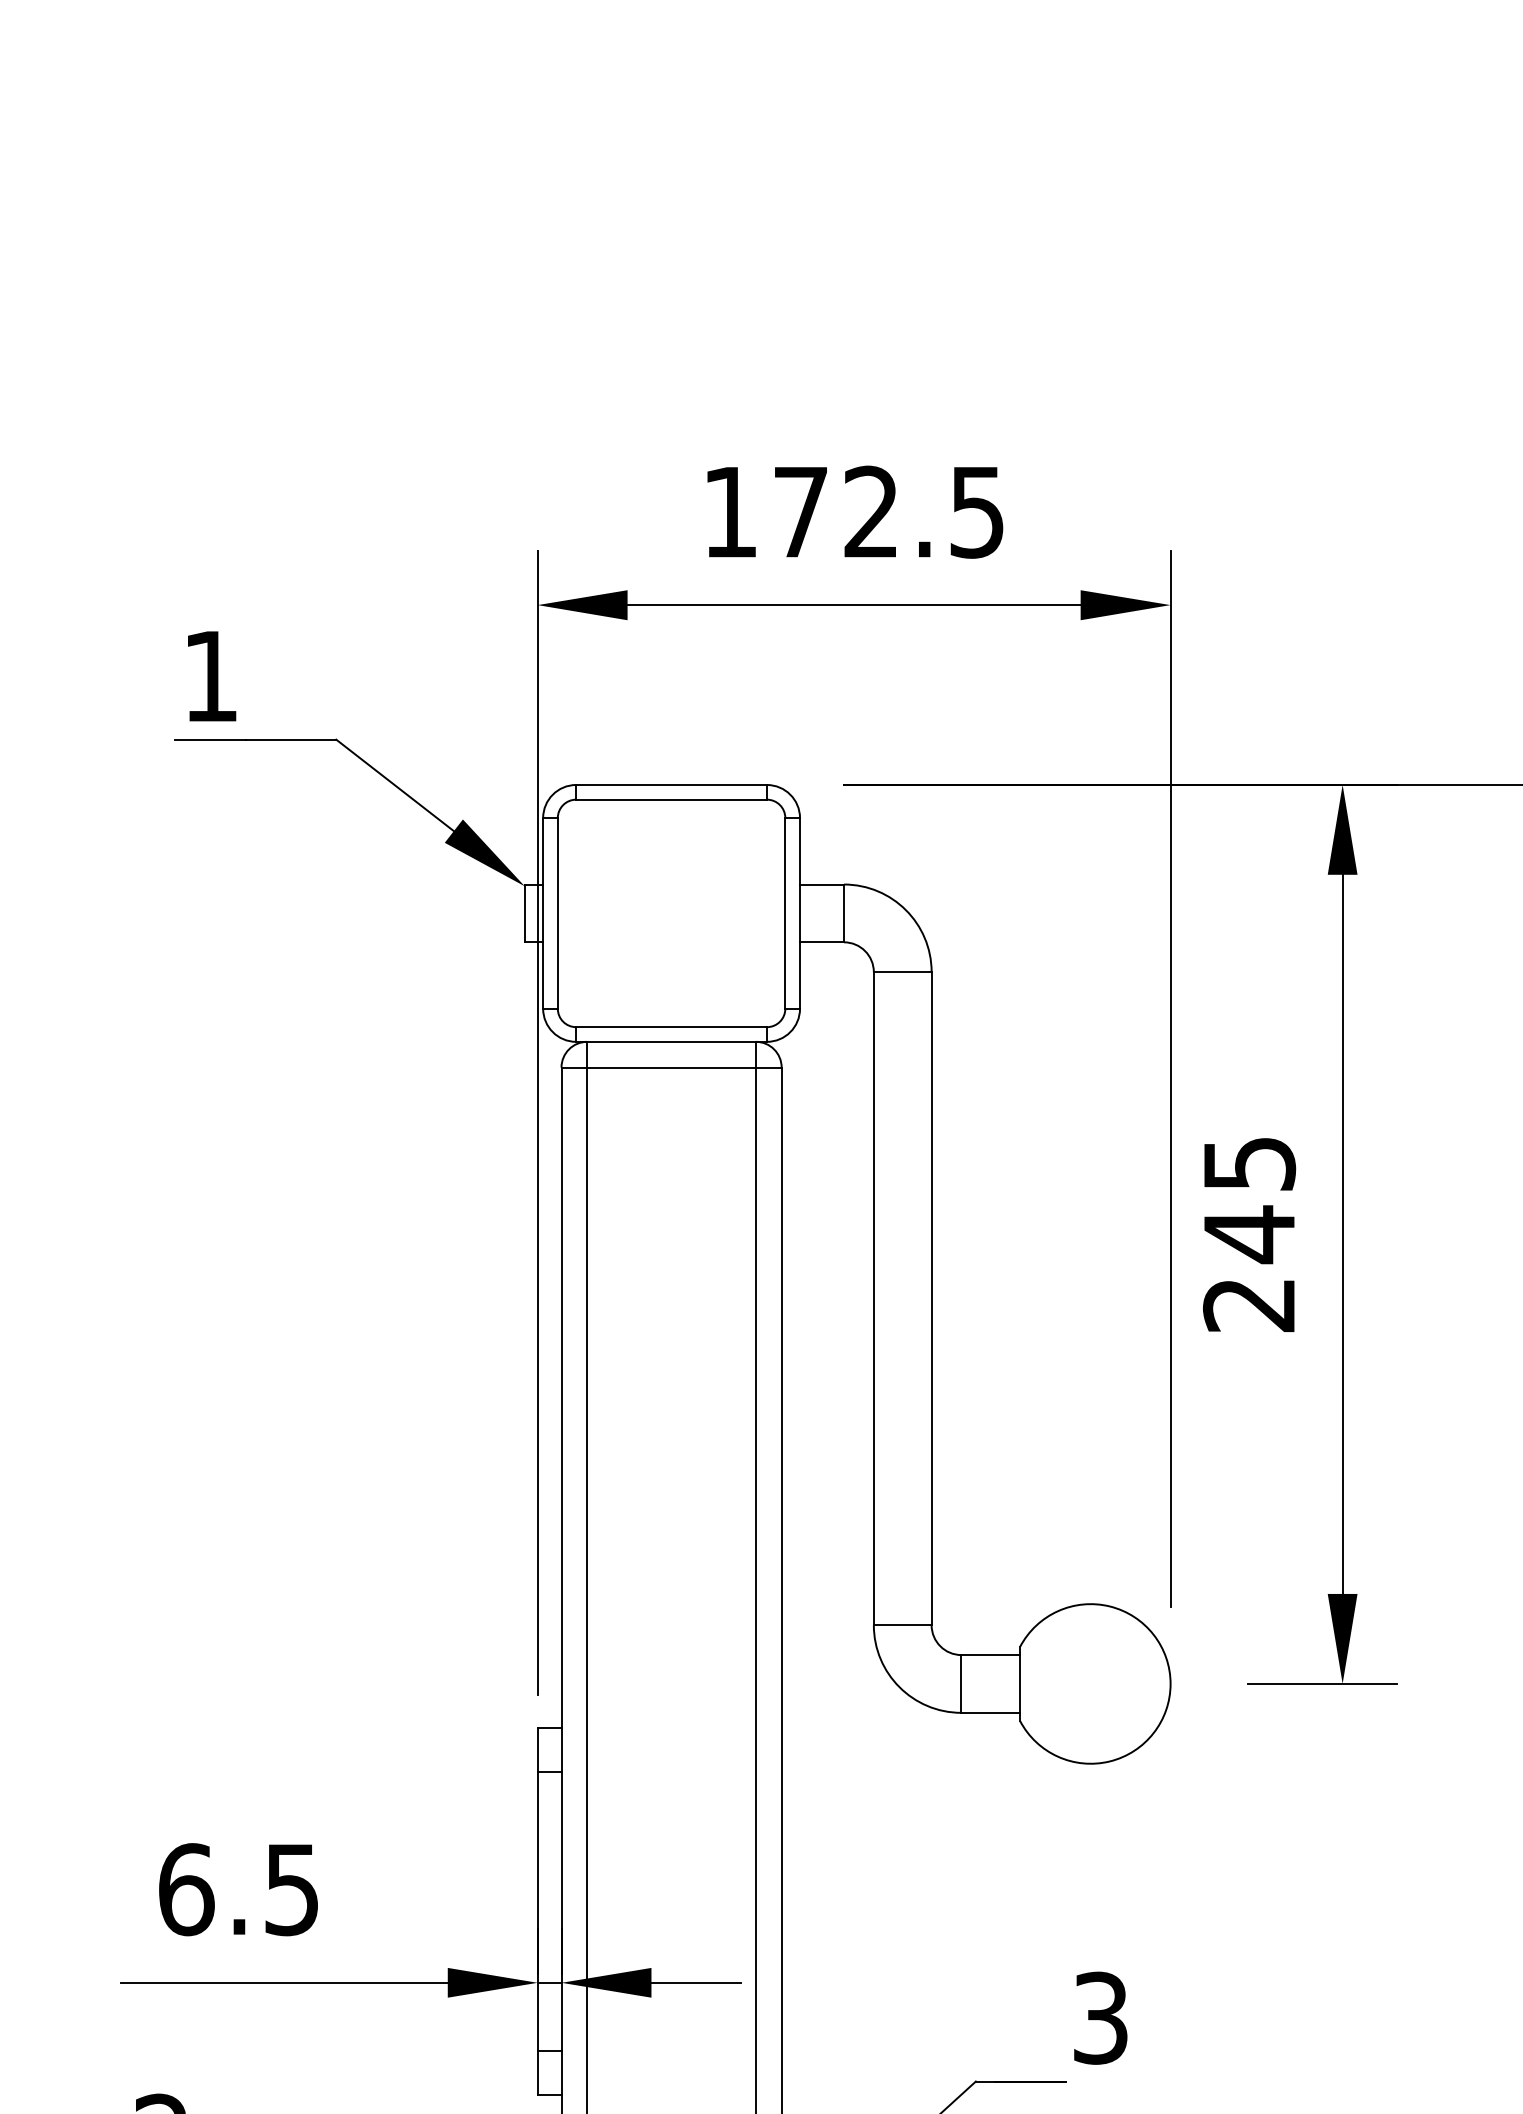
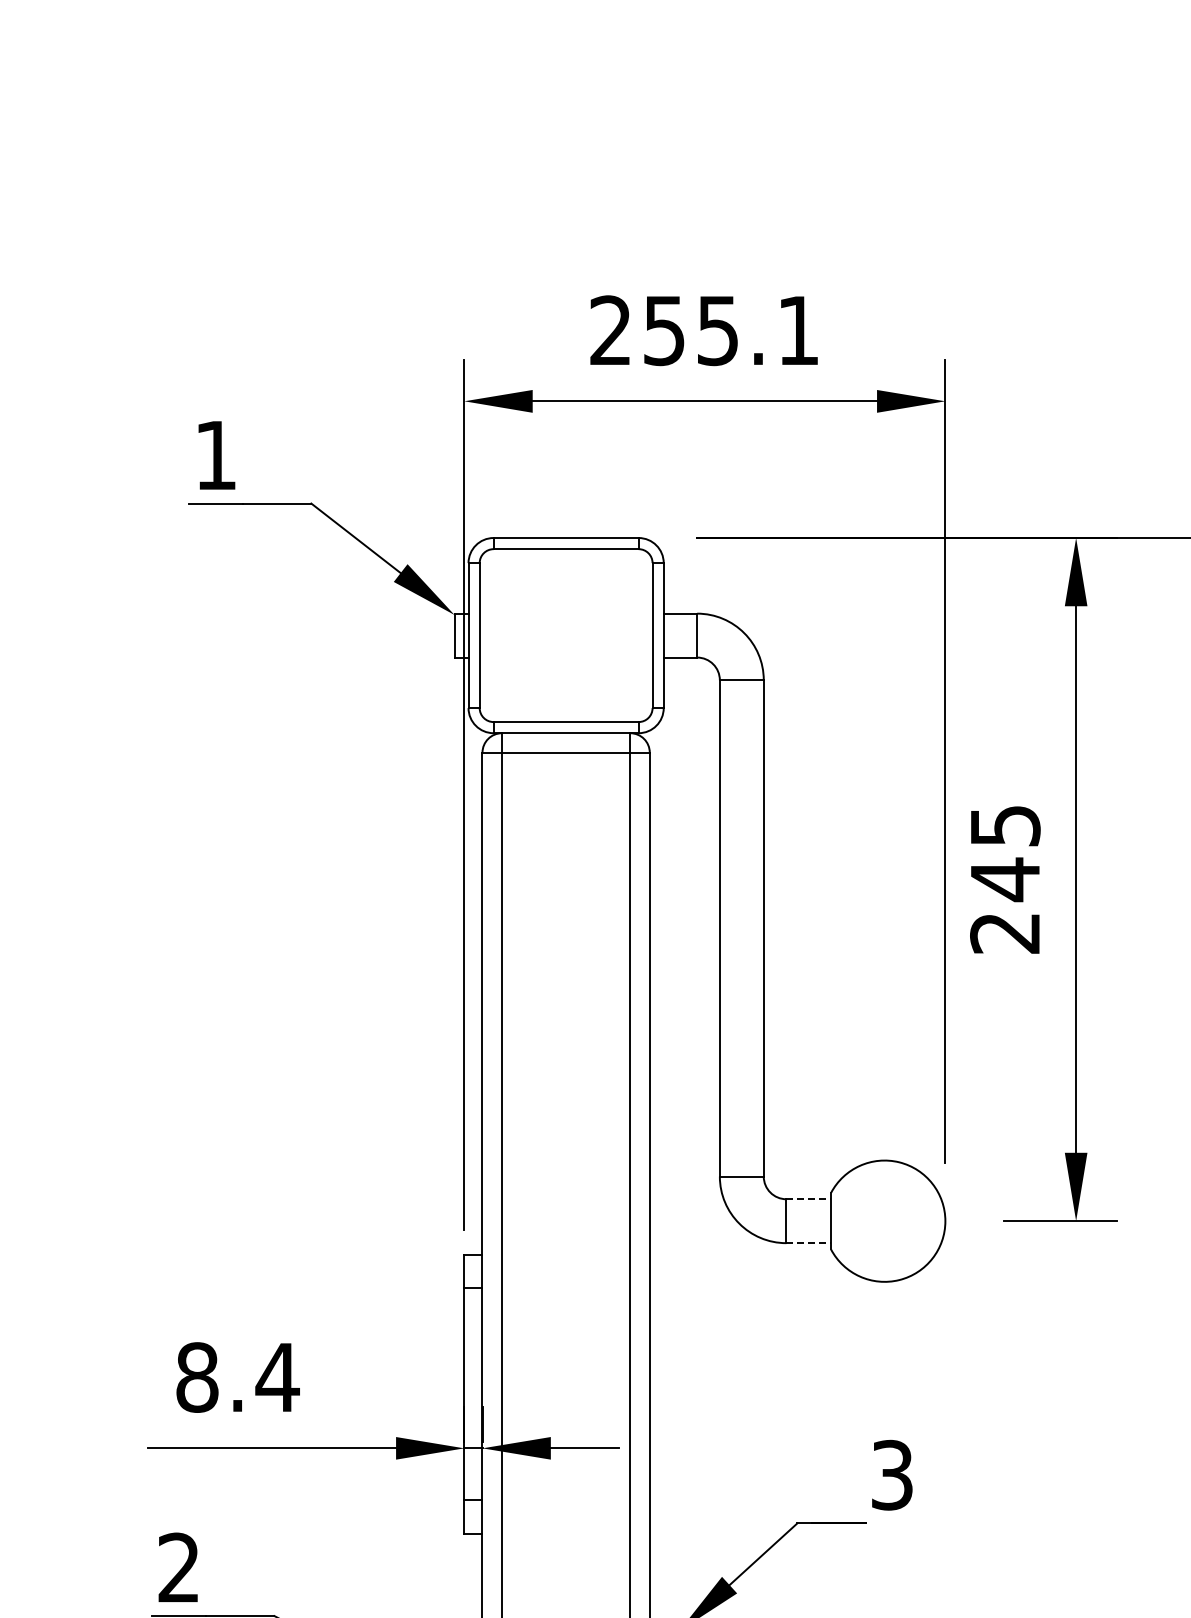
text: (853, 511) -> (704, 330), 172.5 -> 255.1
line: (991, 1655) -> (809, 1199), solid -> dashed
line: (991, 1713) -> (809, 1243), solid -> dashed
text: (239, 1889) -> (237, 1377), 6.5 -> 8.4

